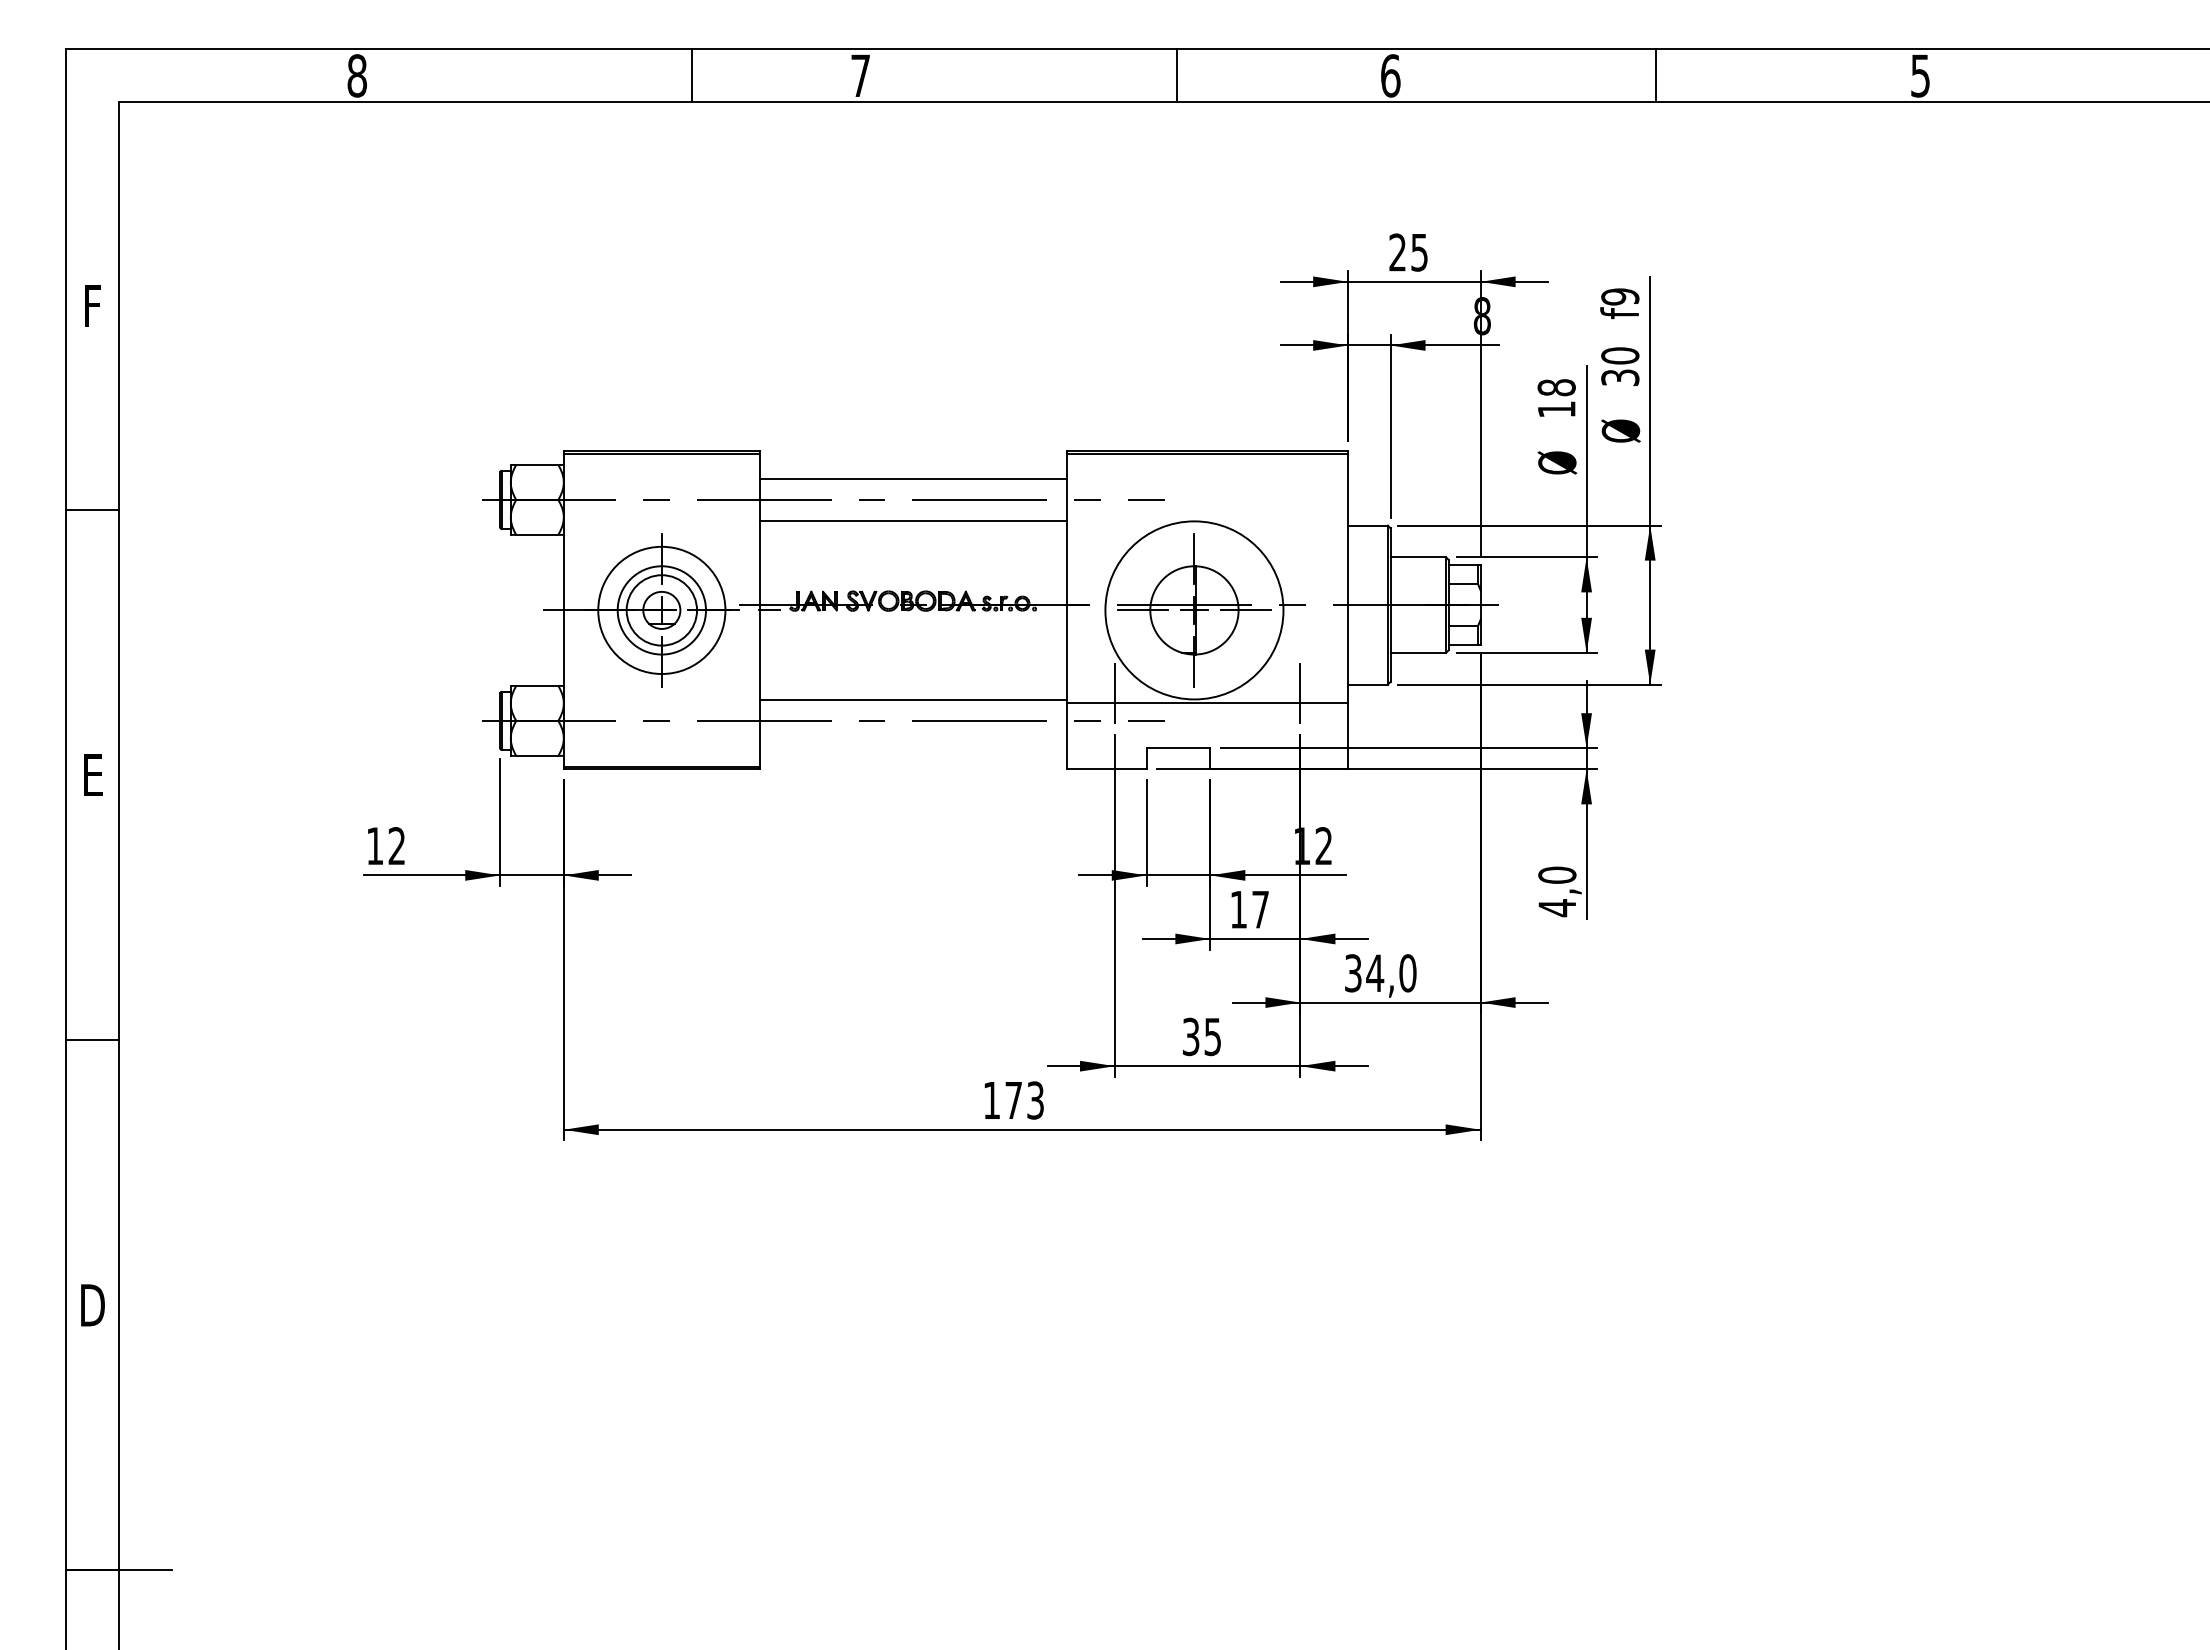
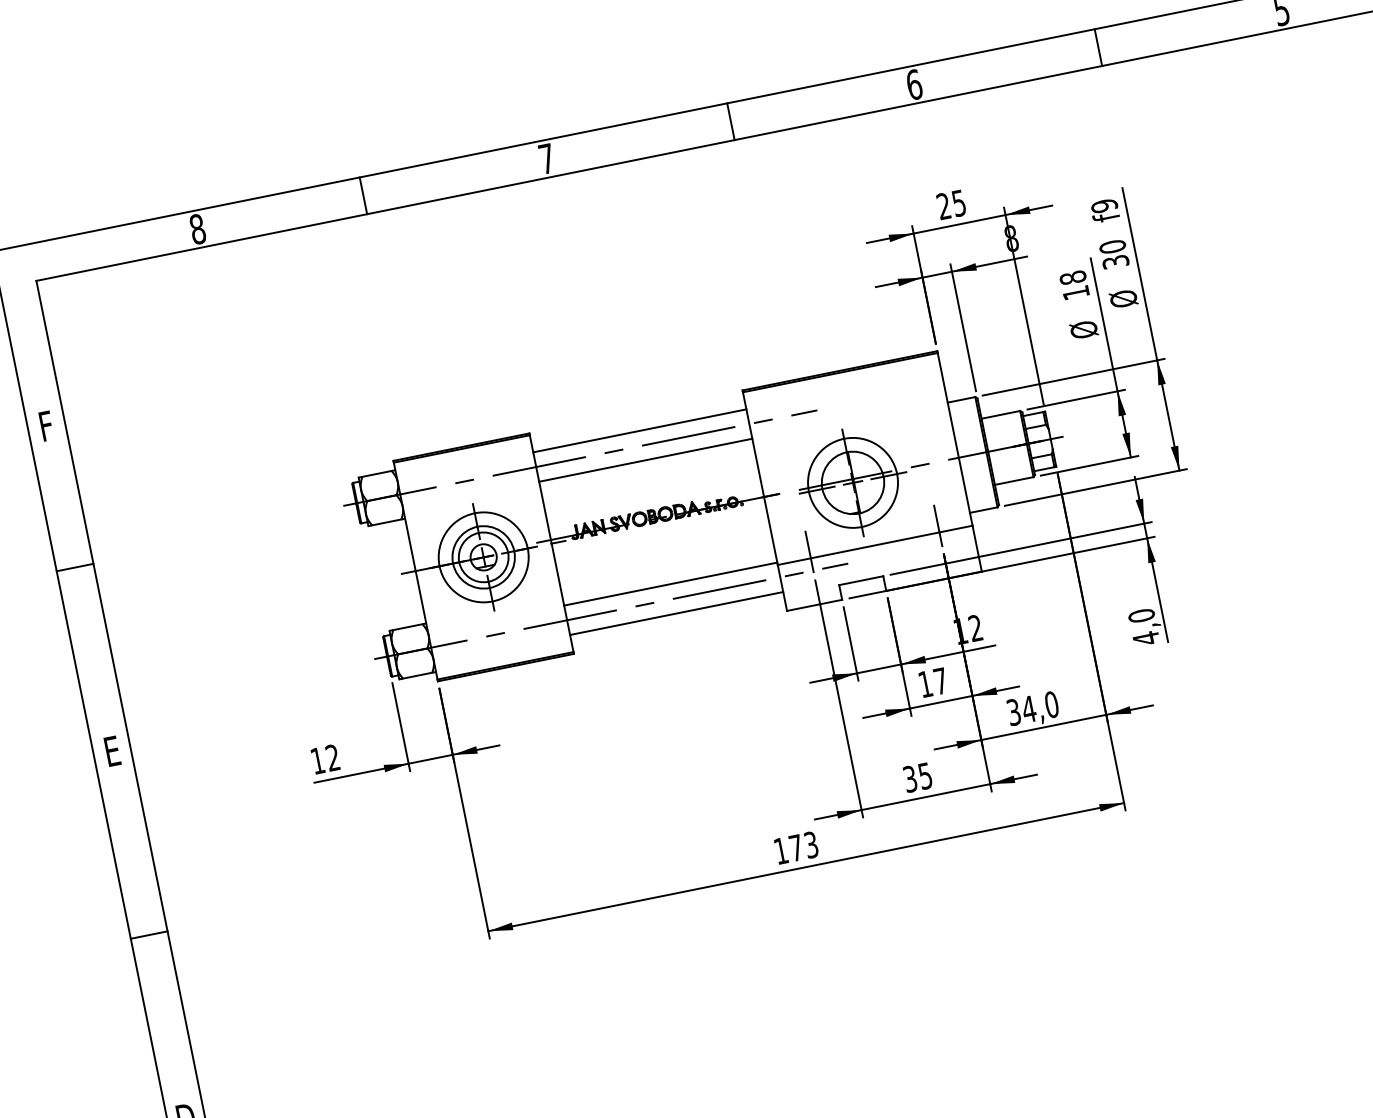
line: (692, 75) -> (363, 195), moved
line: (1177, 75) -> (731, 121), moved
circle: (1194, 610) -> (853, 482), size x0.71
line: (913, 742) -> (676, 613), added

